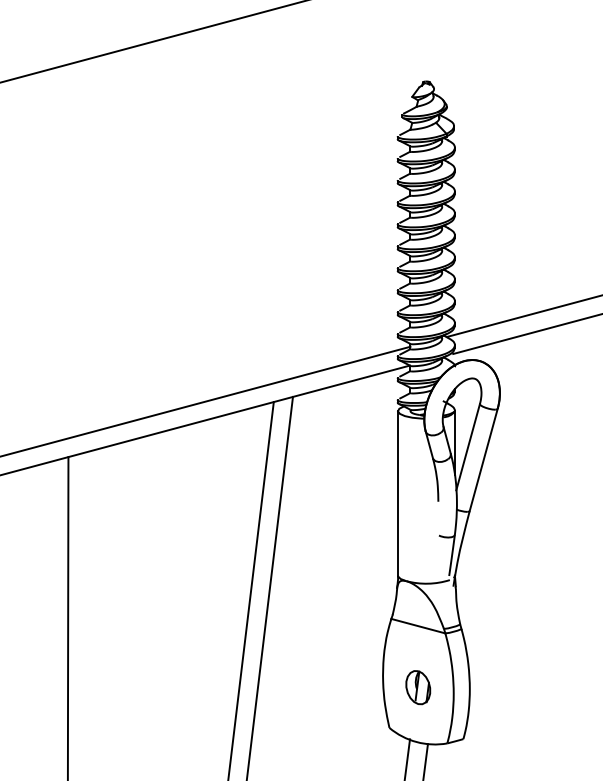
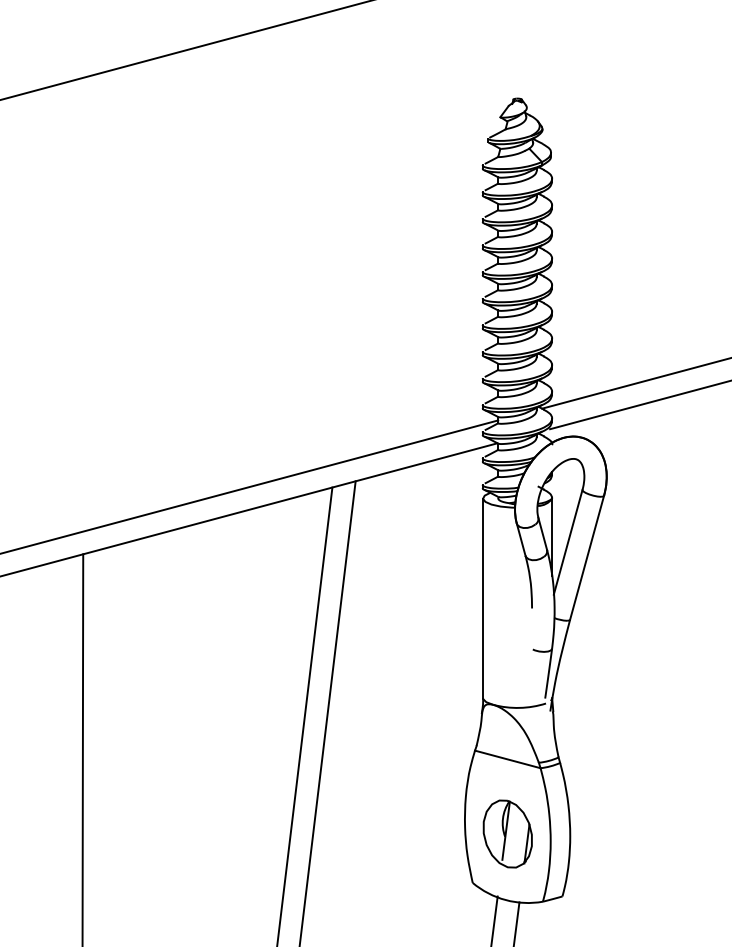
part: (418, 687) -> (507, 833), size x1.67

